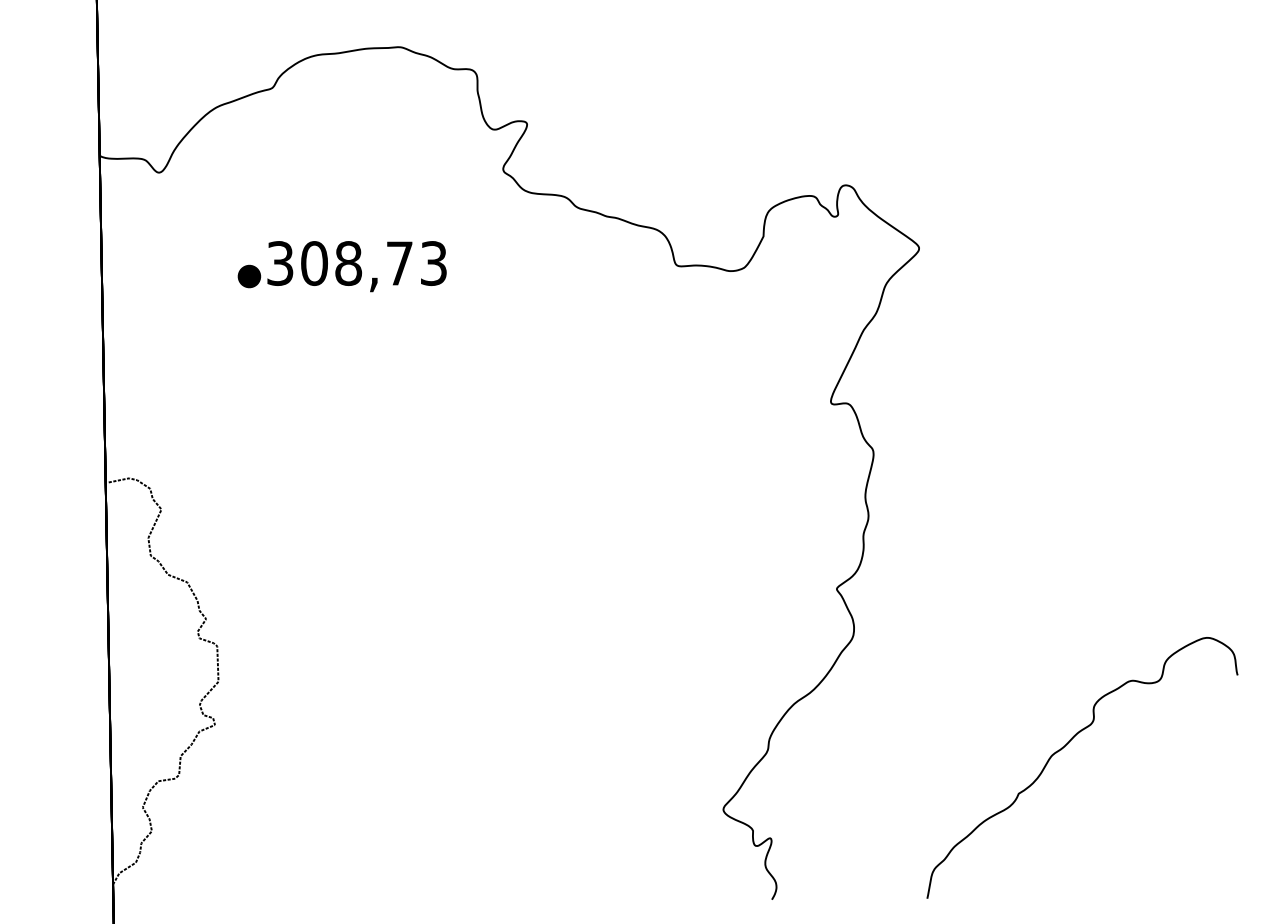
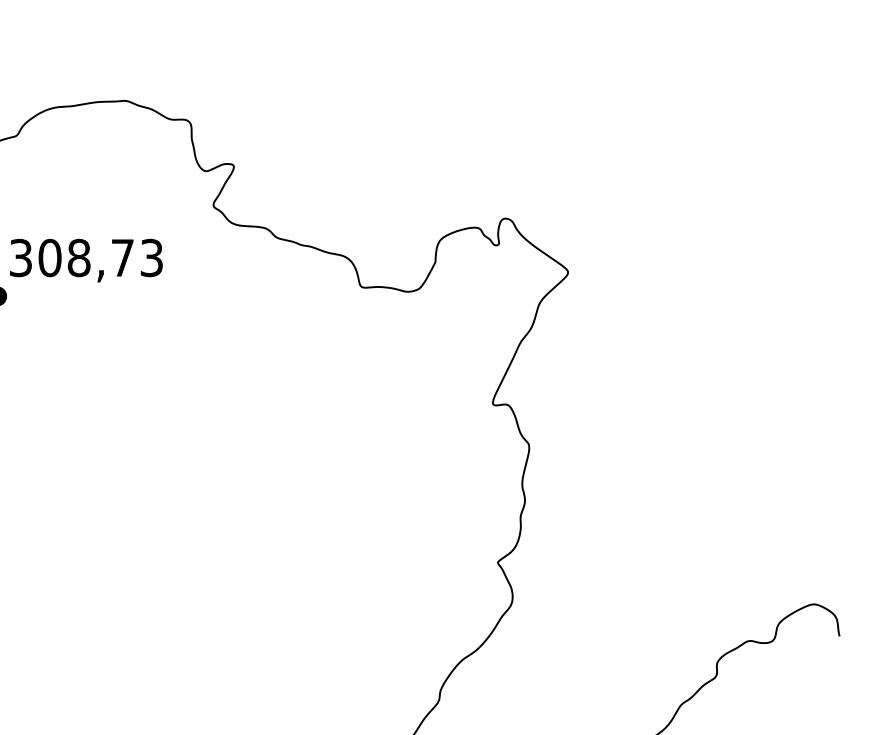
text: (356, 266) -> (85, 260), moved

